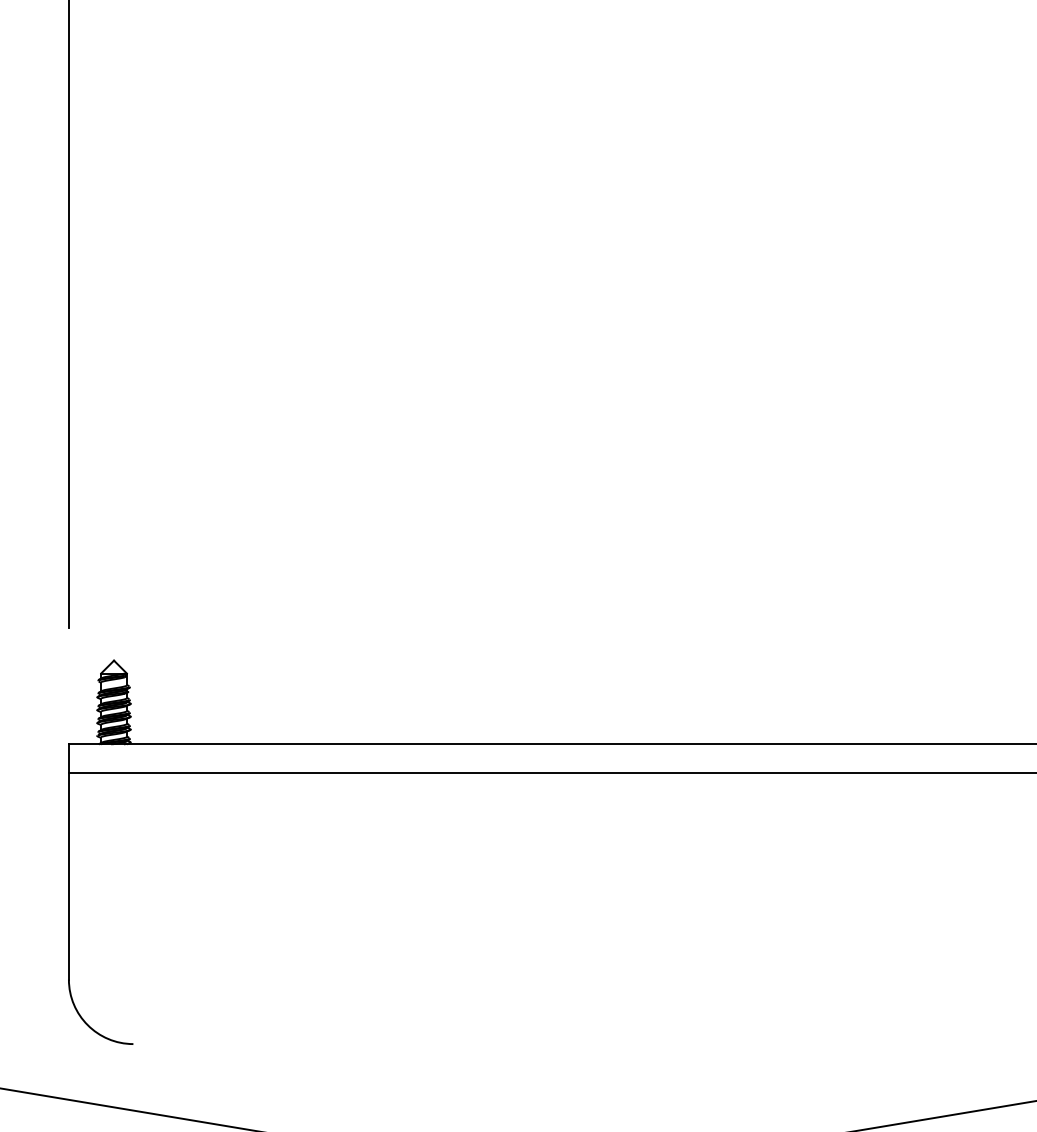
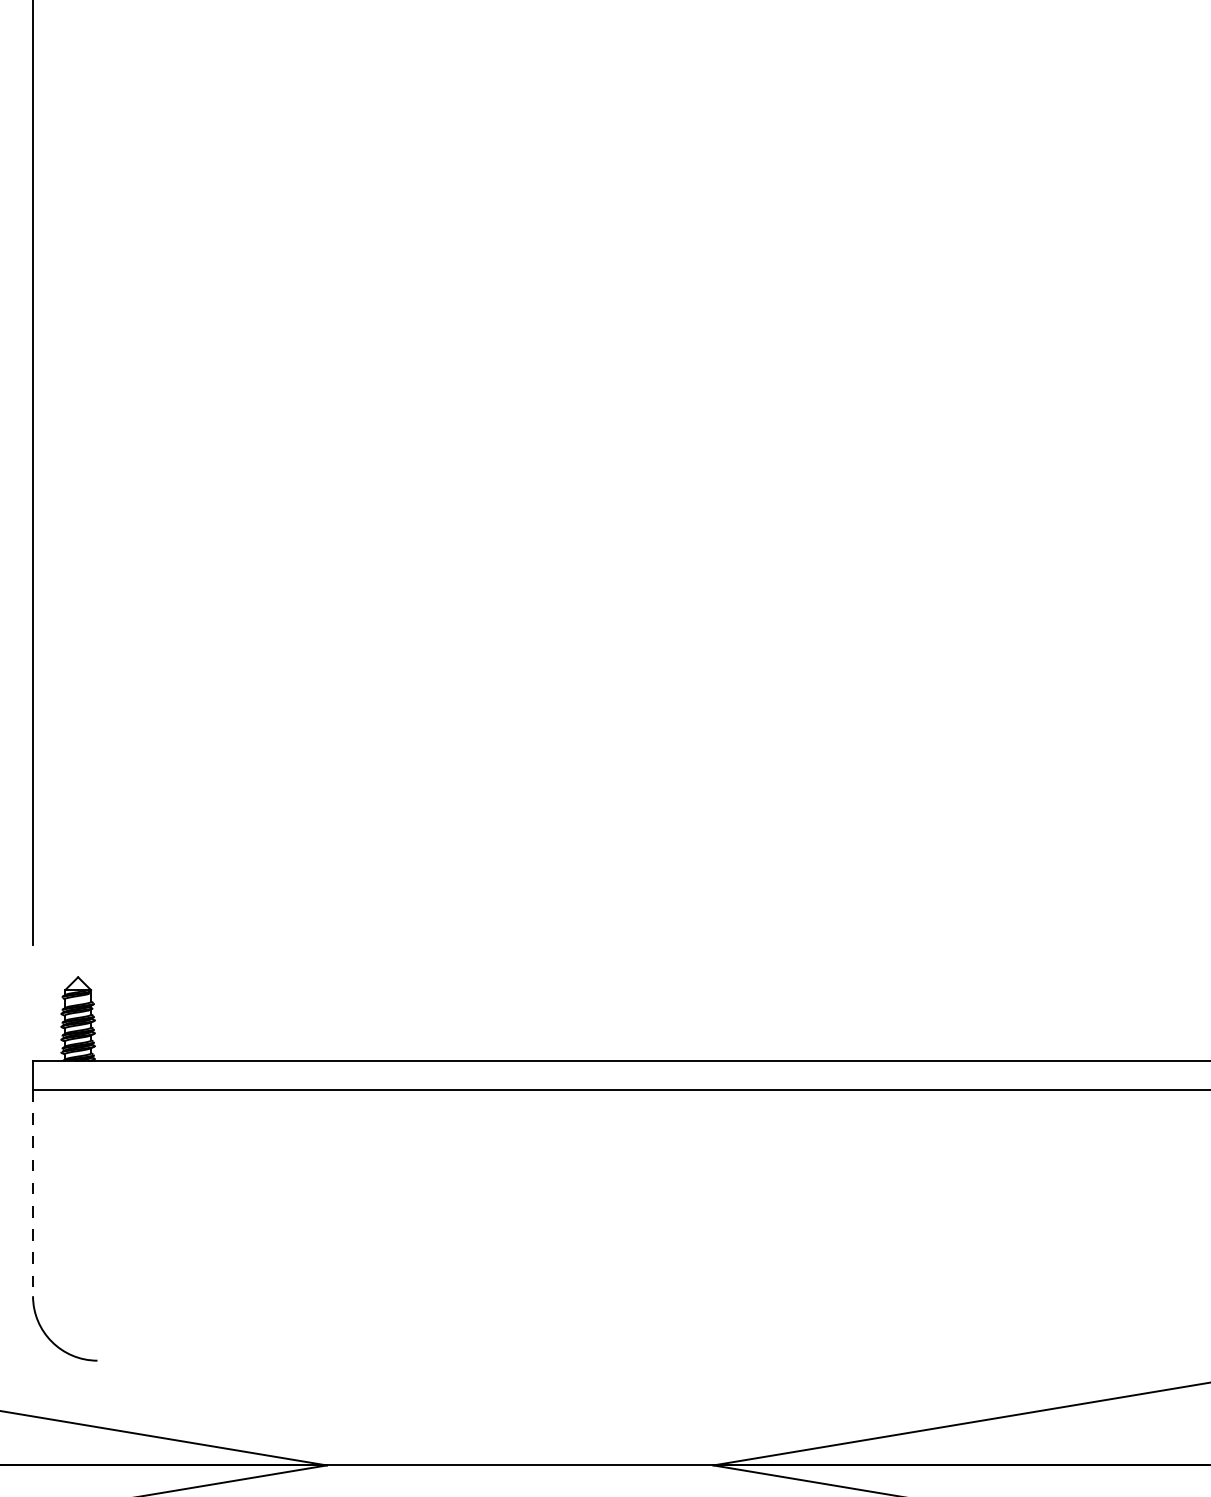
line: (69, 876) -> (33, 1193), solid -> dashed

